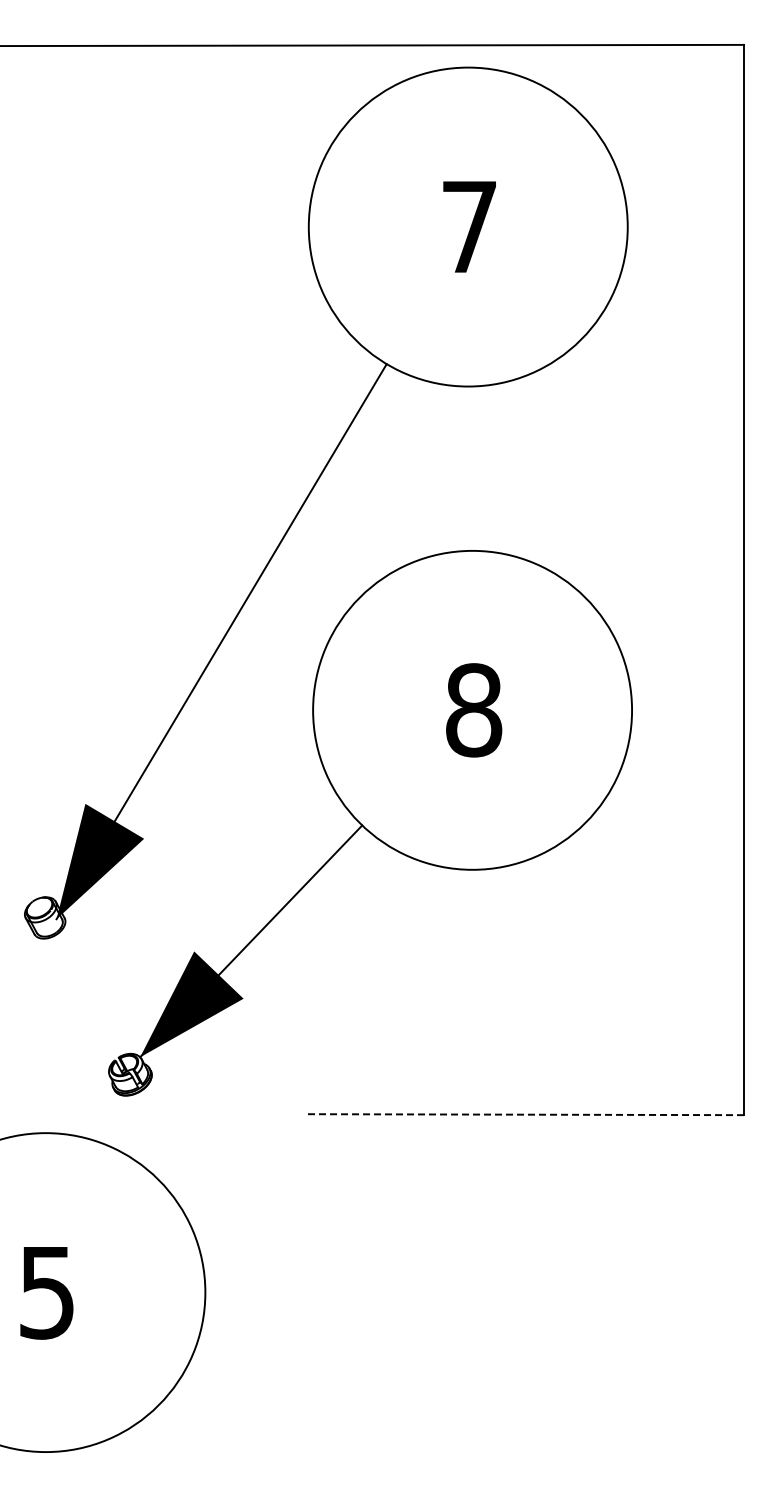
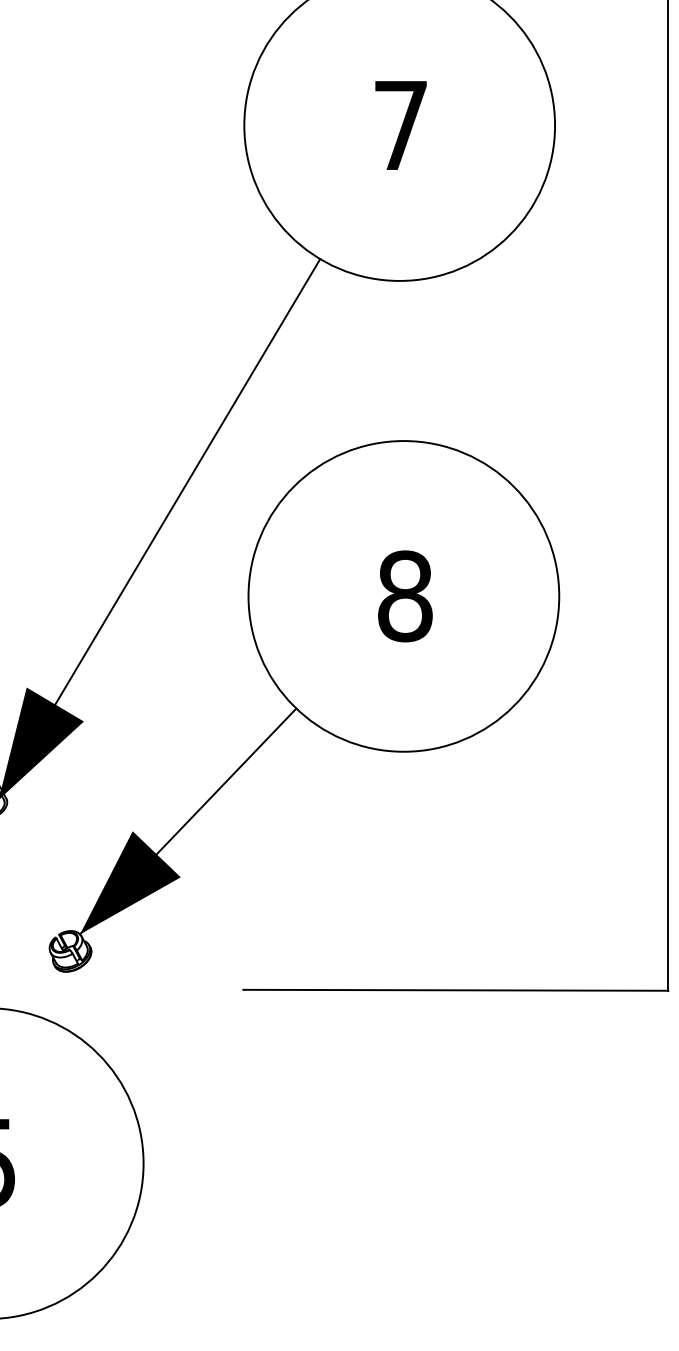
line: (525, 1114) -> (455, 990), dashed -> solid

